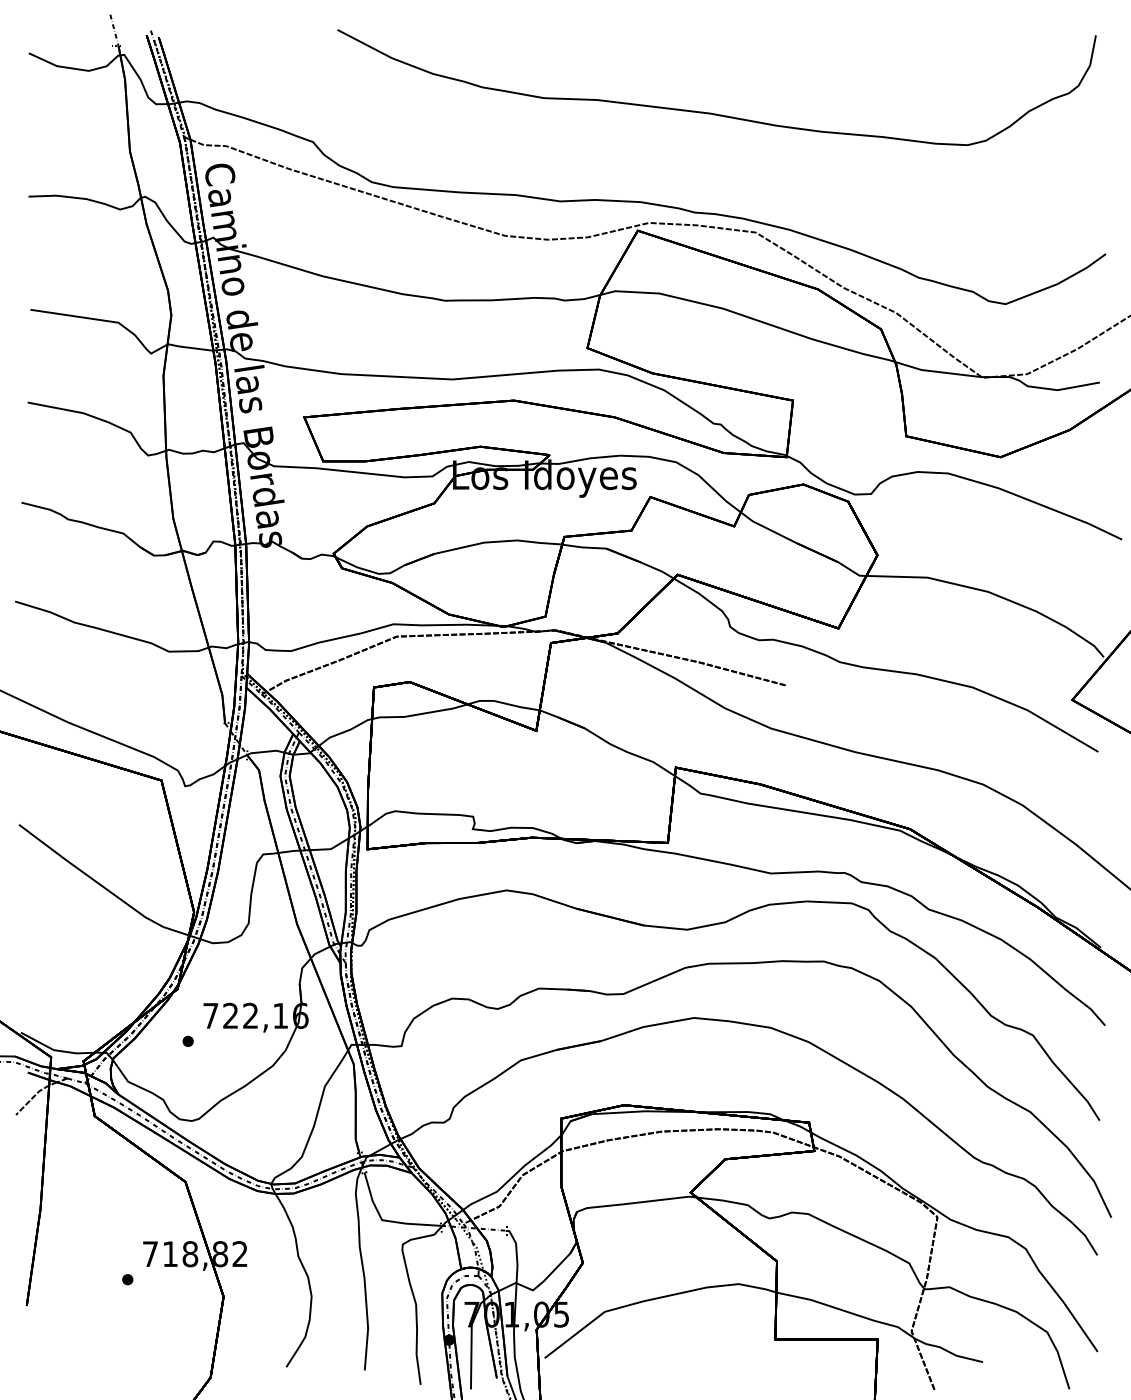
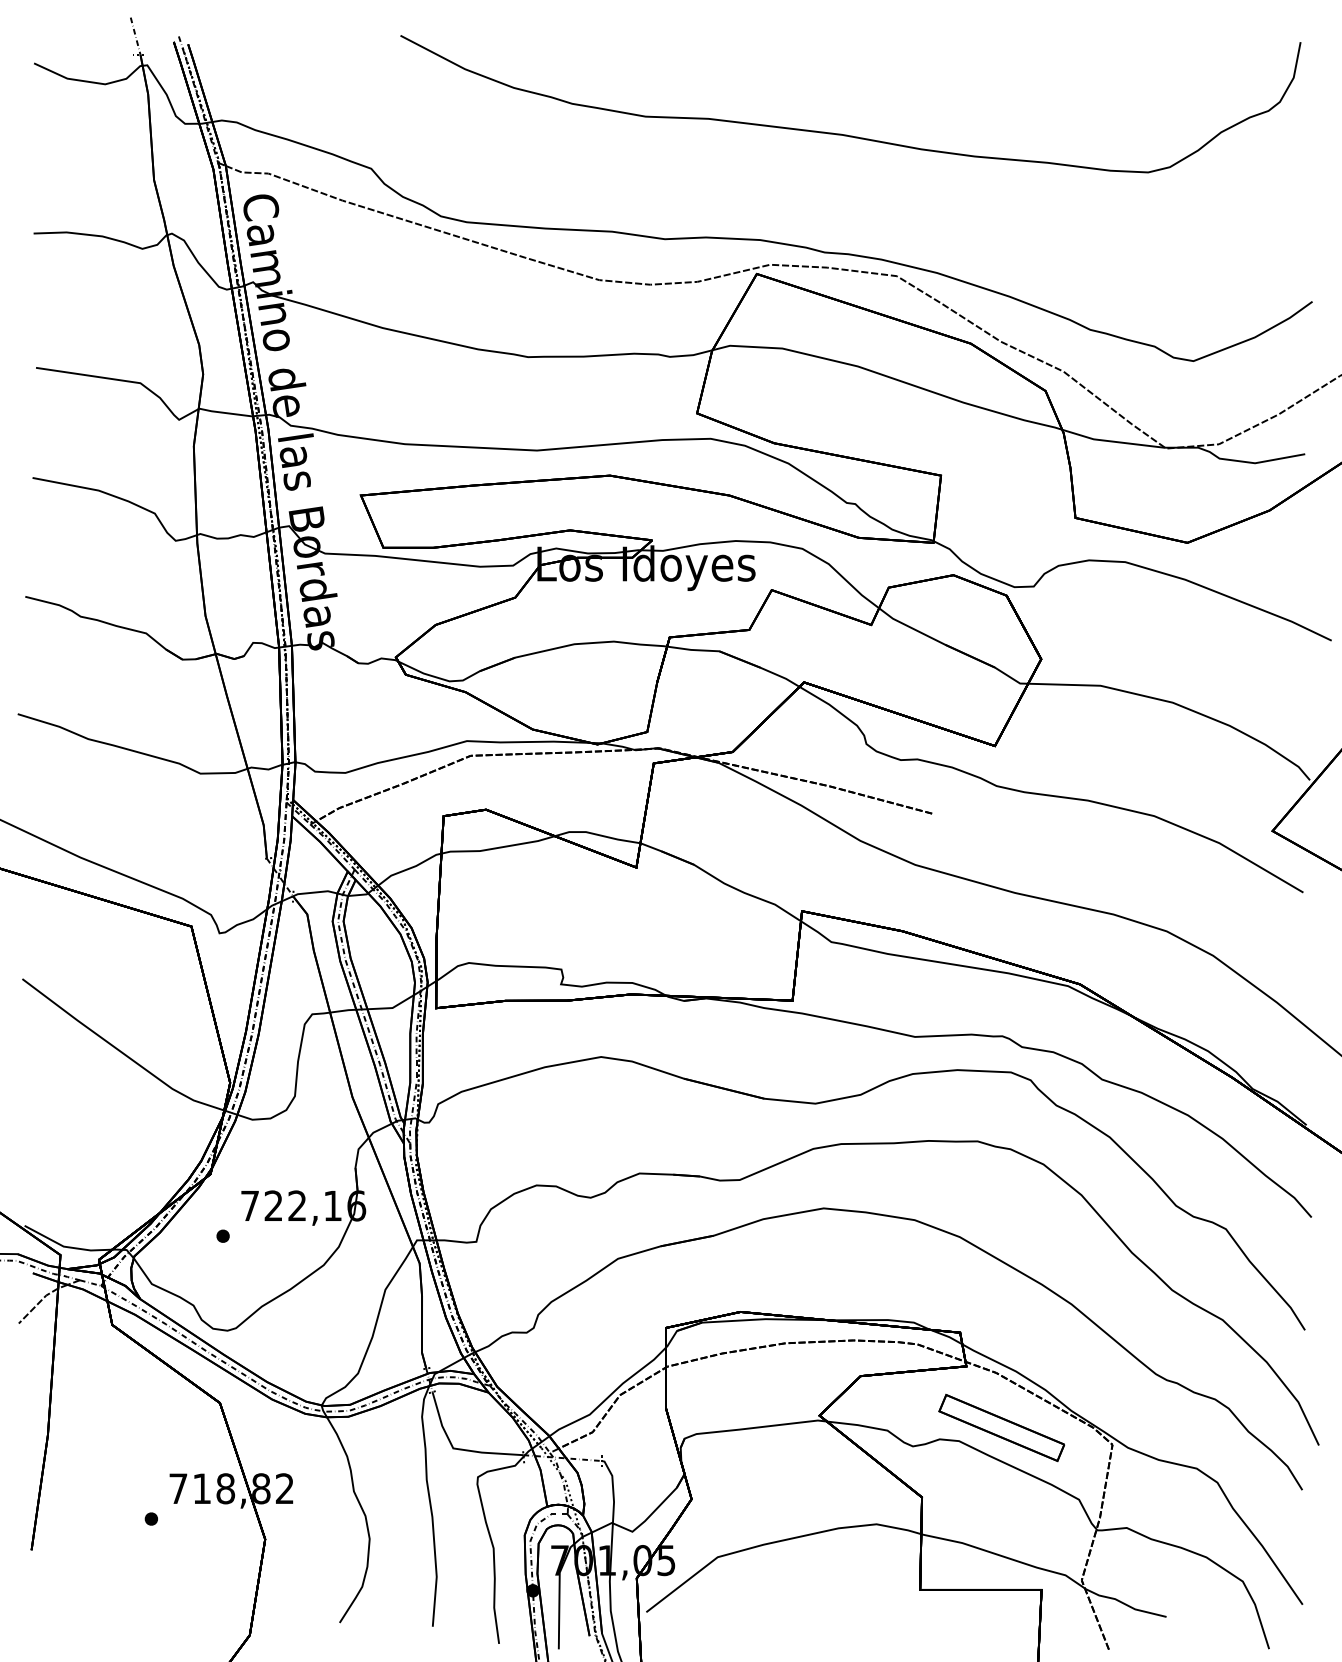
part: (843, 1202) -> (1001, 1427), added

